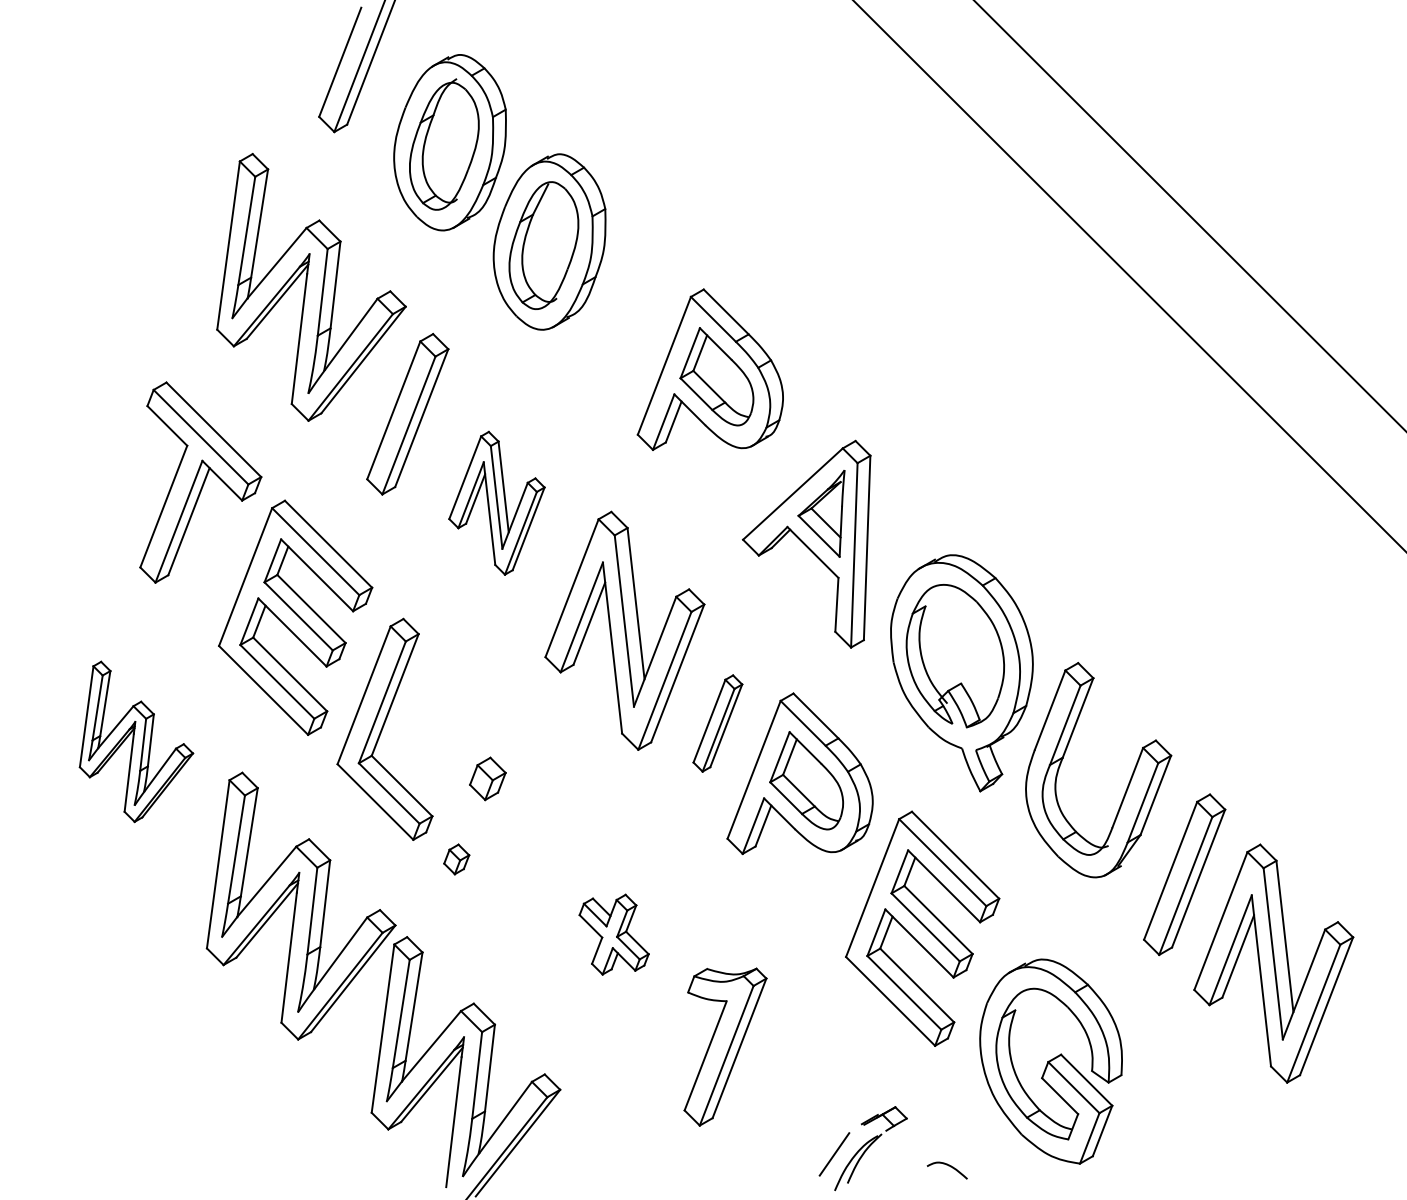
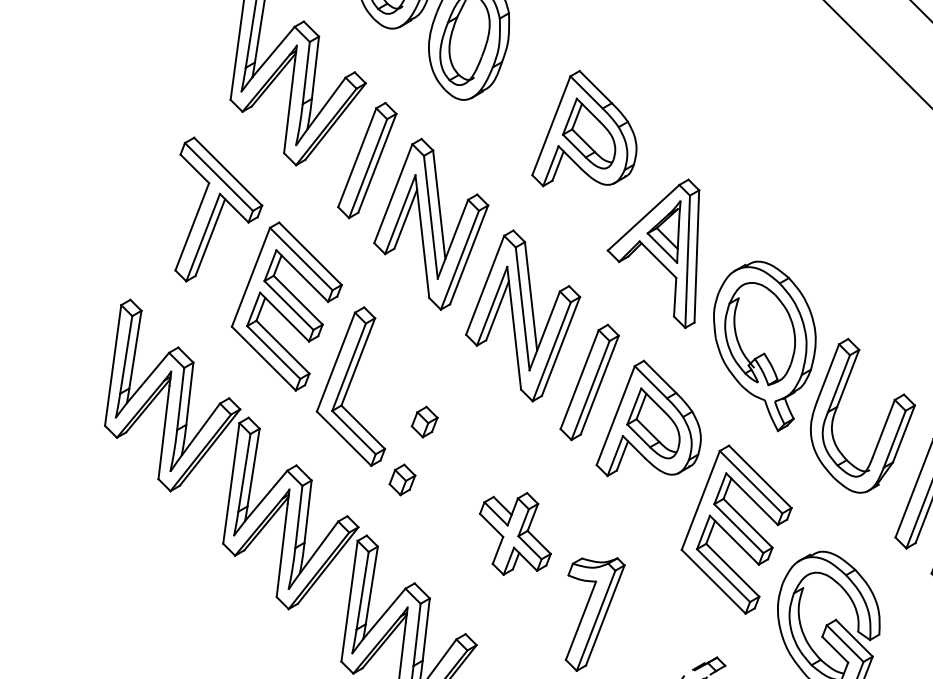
part: (496, 503) -> (430, 224), size x1.67
part: (717, 723) -> (589, 382), size x1.67
part: (136, 741) -> (172, 395), size x1.67
part: (456, 859) -> (402, 479), size x1.43
part: (613, 934) -> (514, 533), size x1.43

